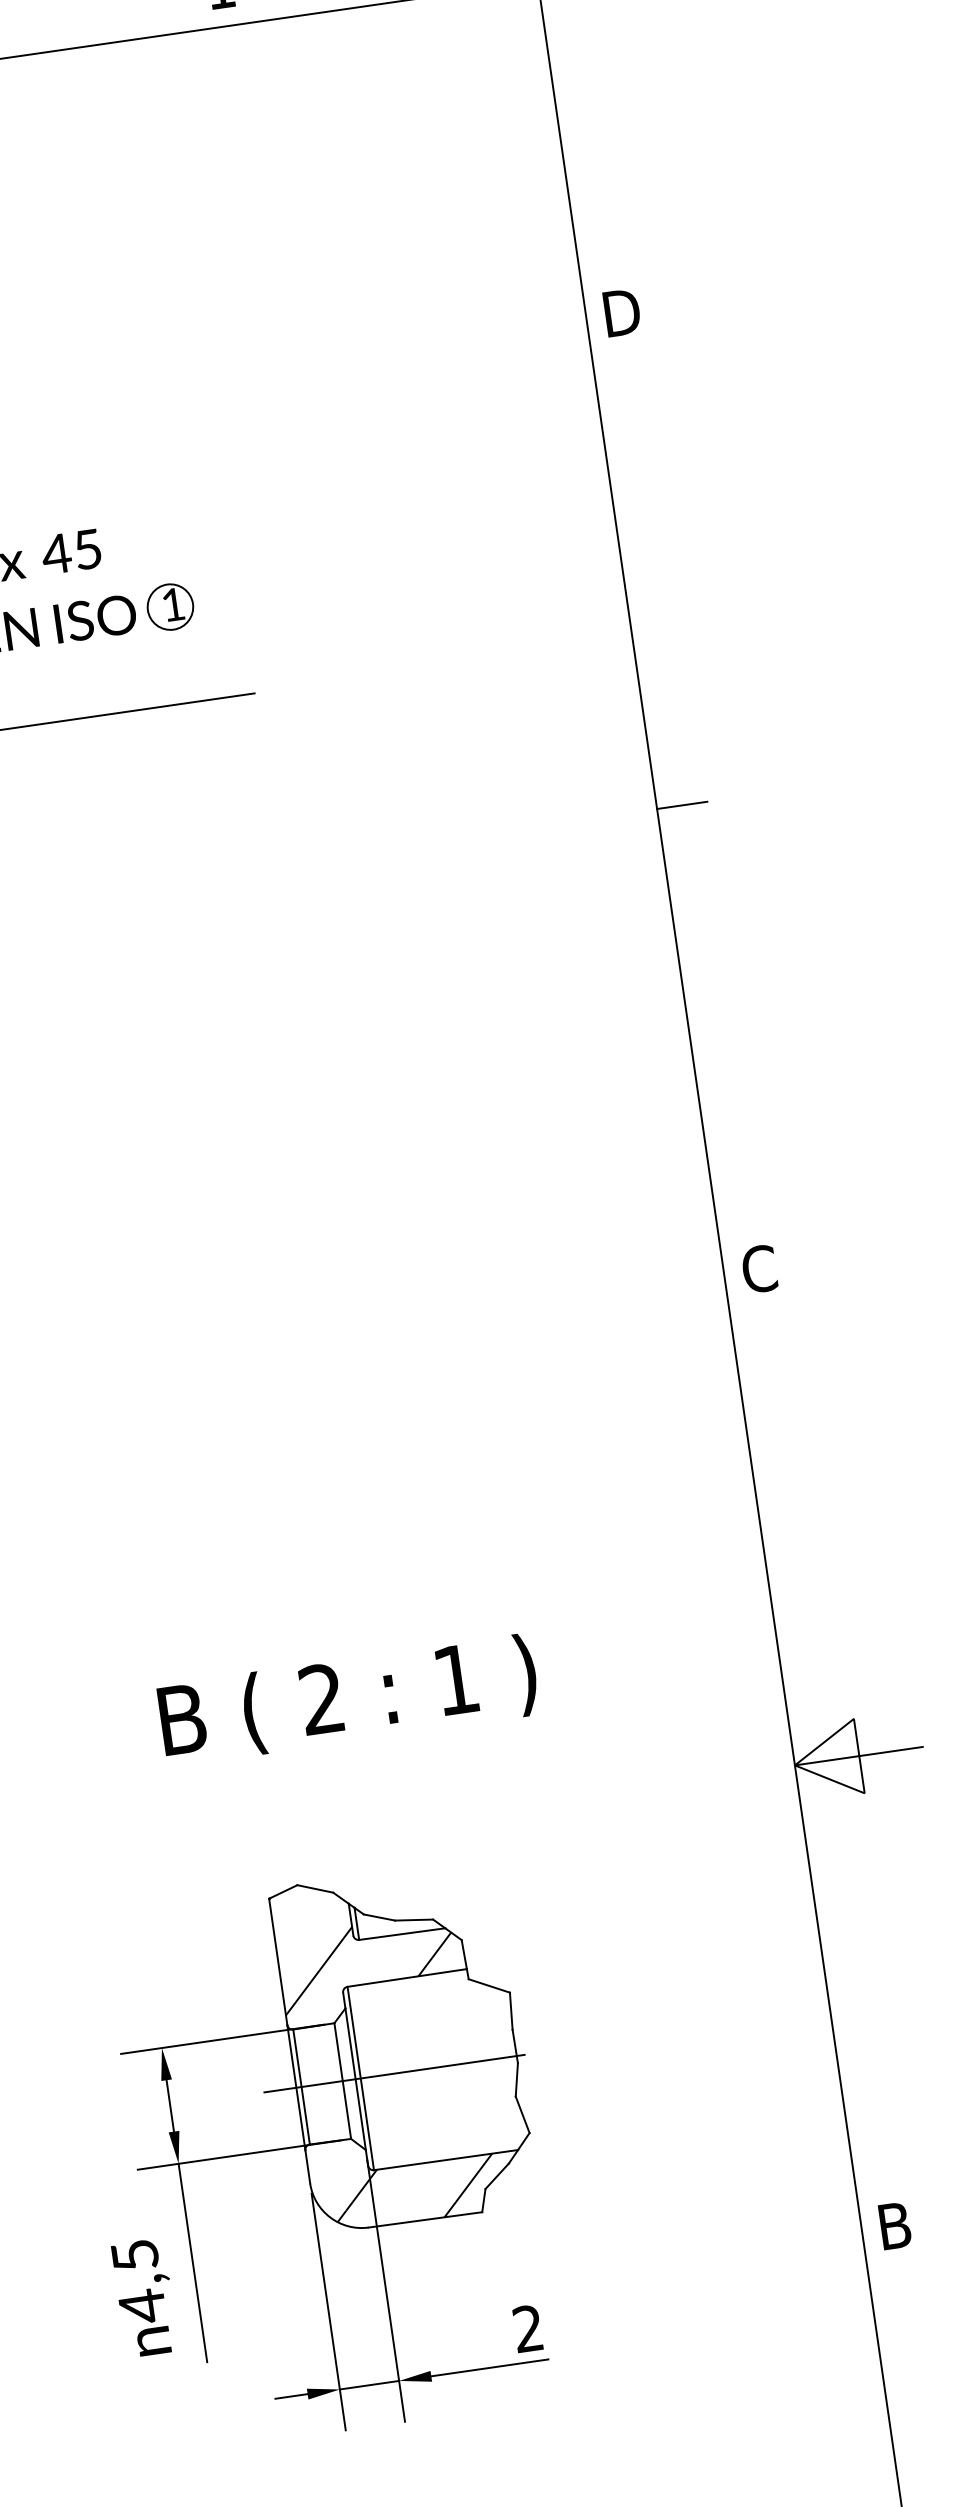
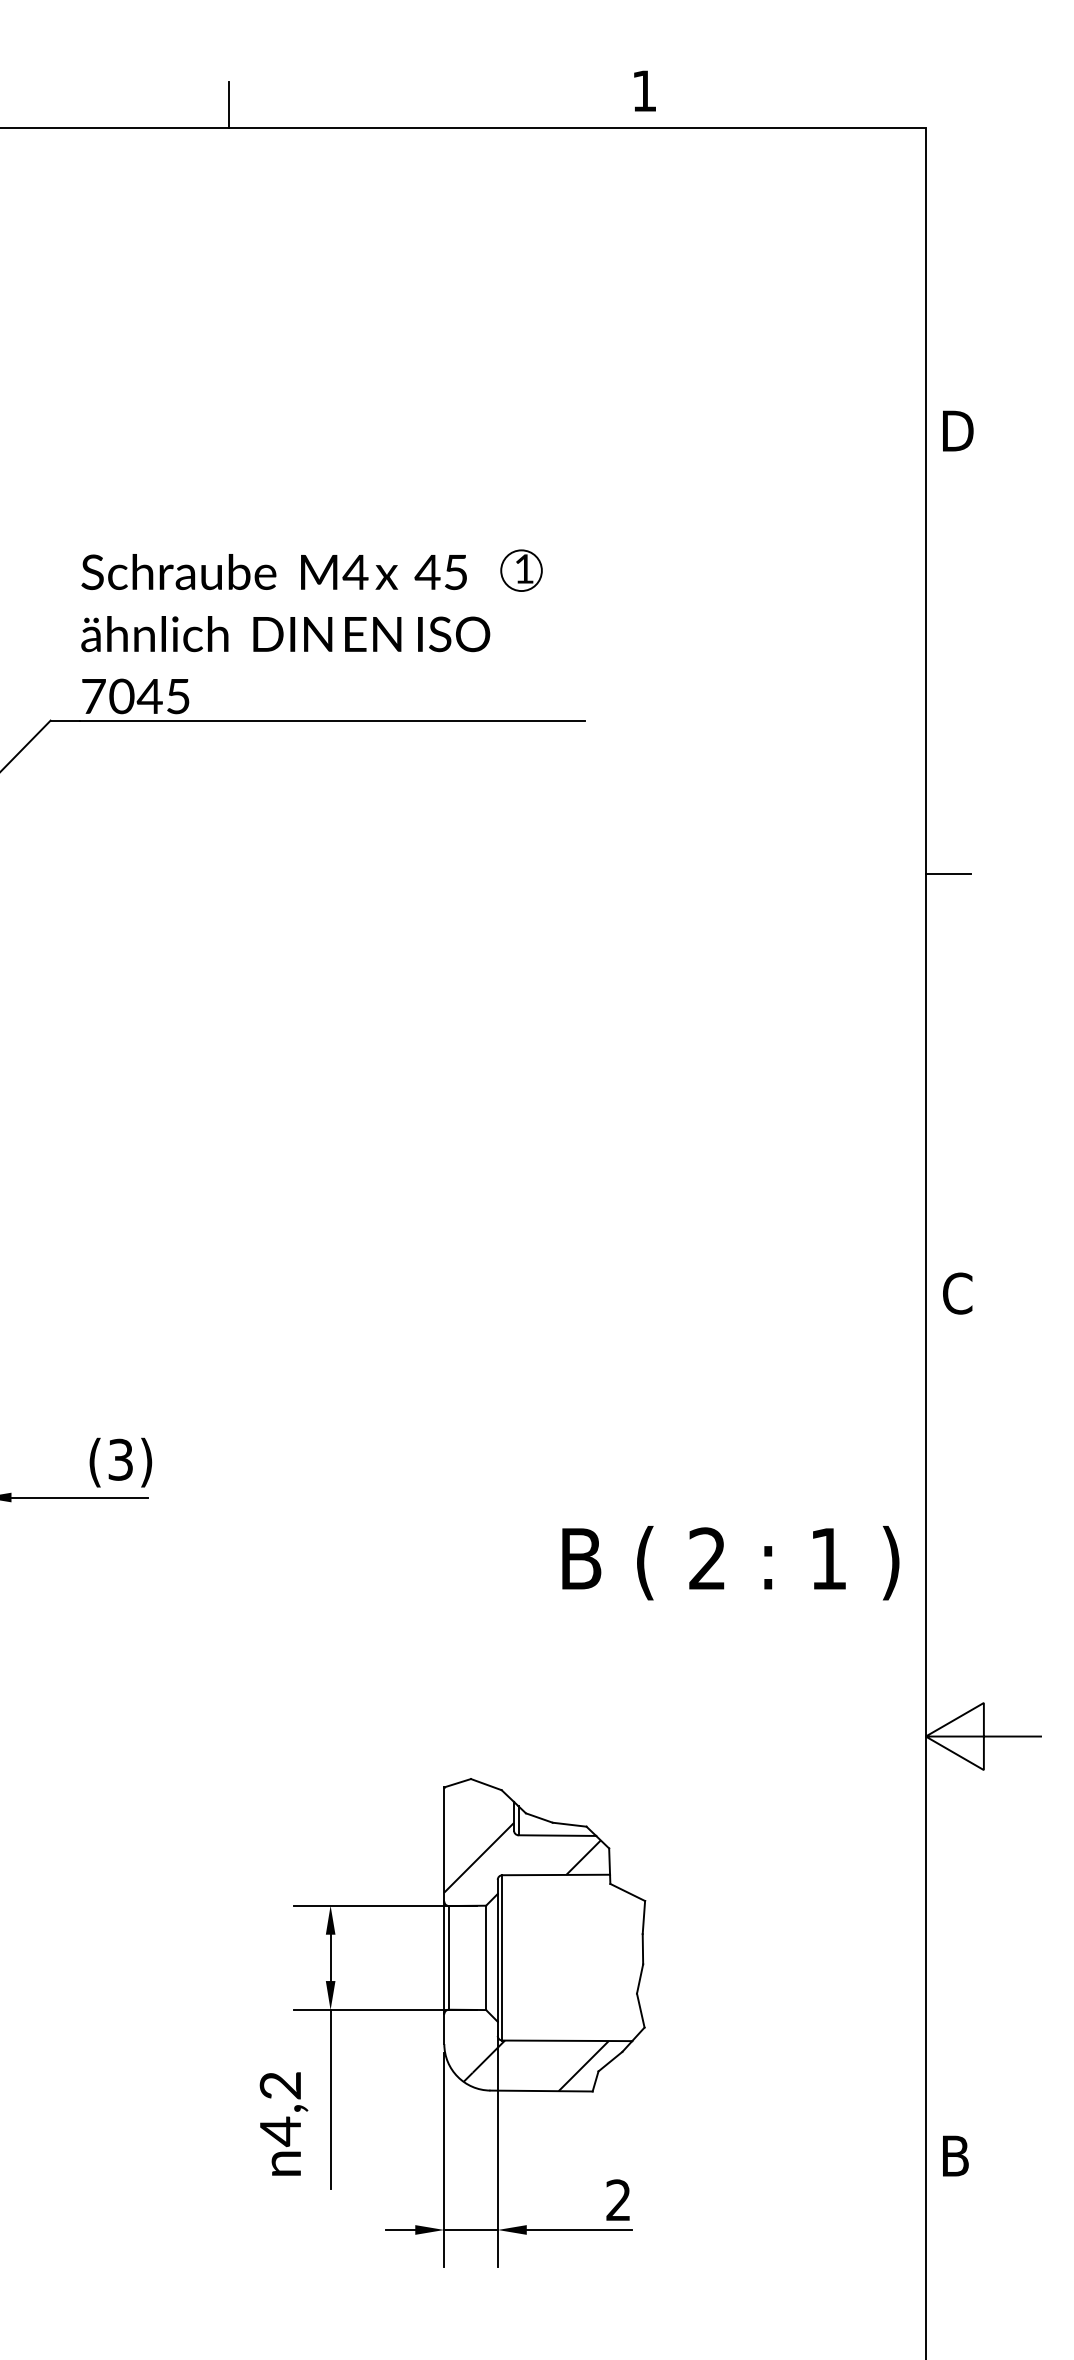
part: (170, 606) -> (521, 570), moved
text: (348, 1700) -> (730, 1563), moved
line: (394, 2073) -> (532, 1957), removed
text: (135, 2255) -> (280, 2085), 4,5 -> 4,2

